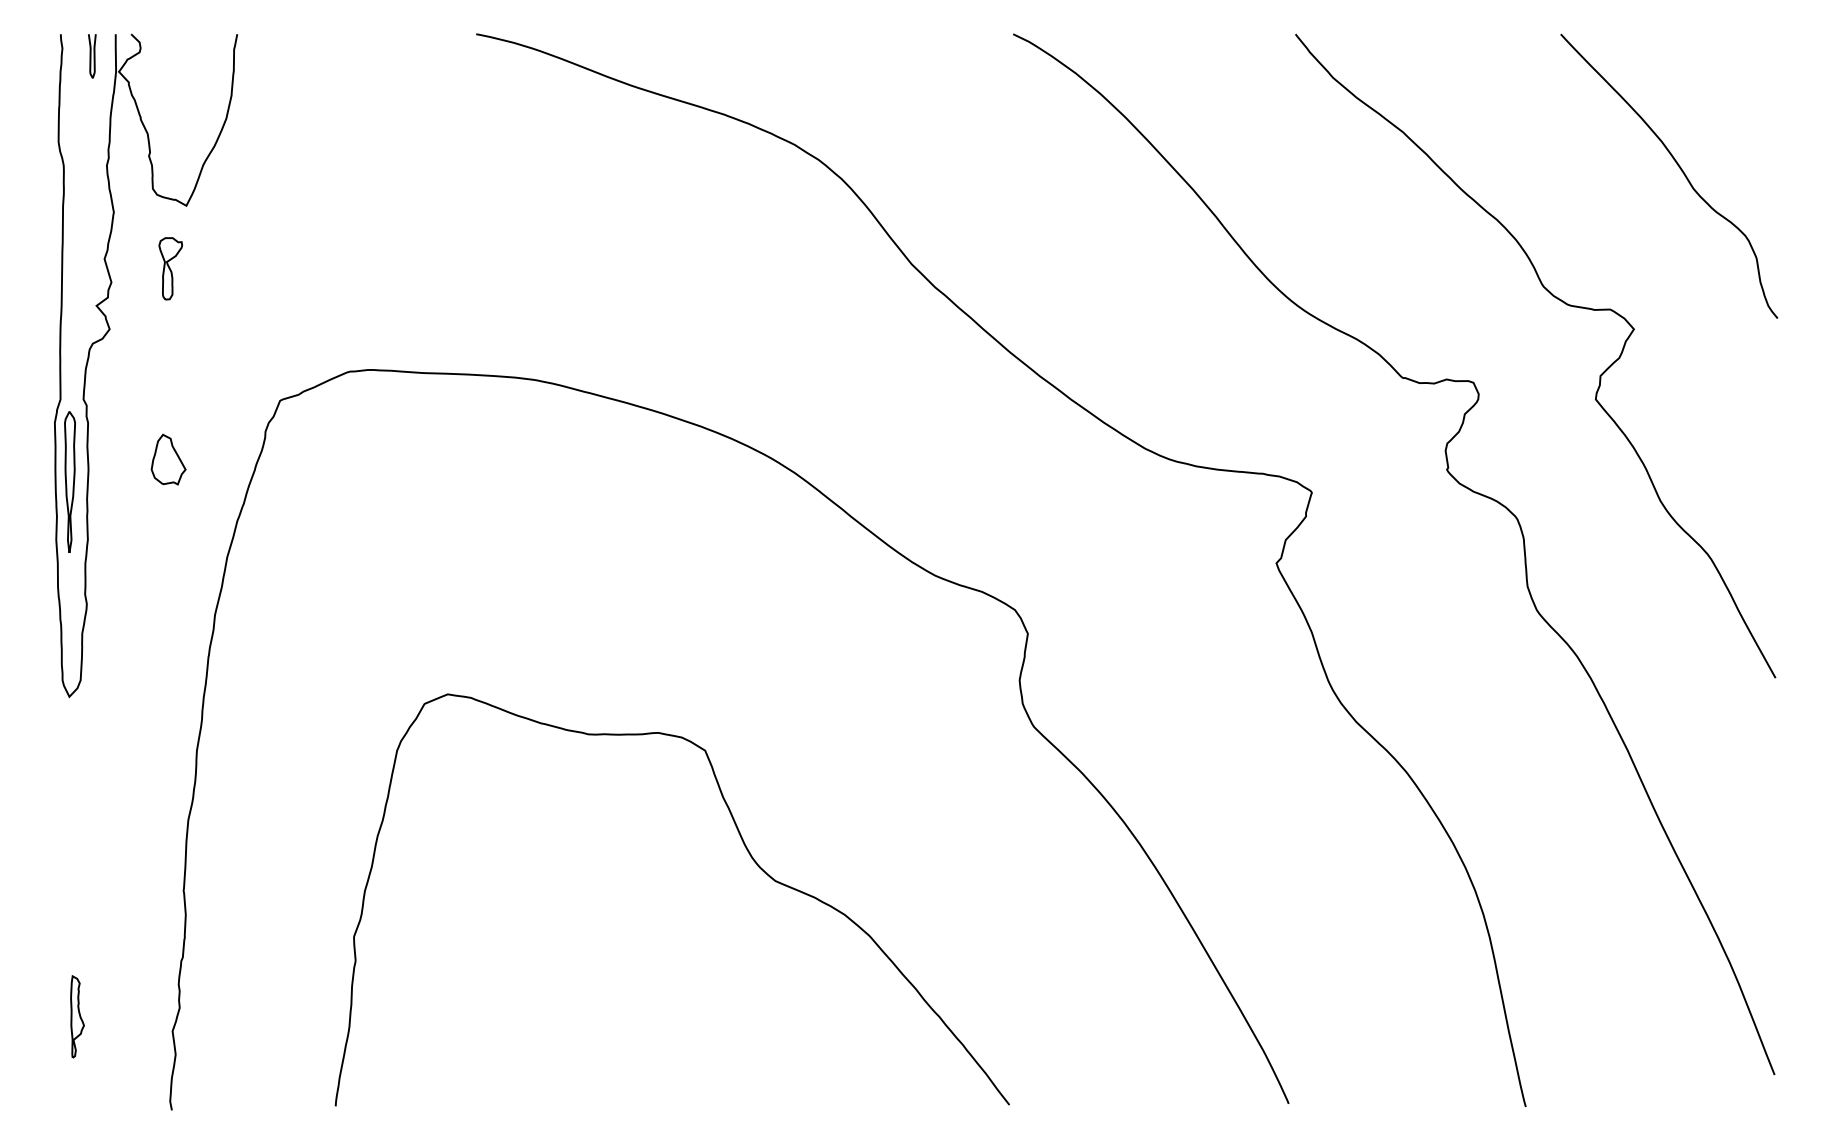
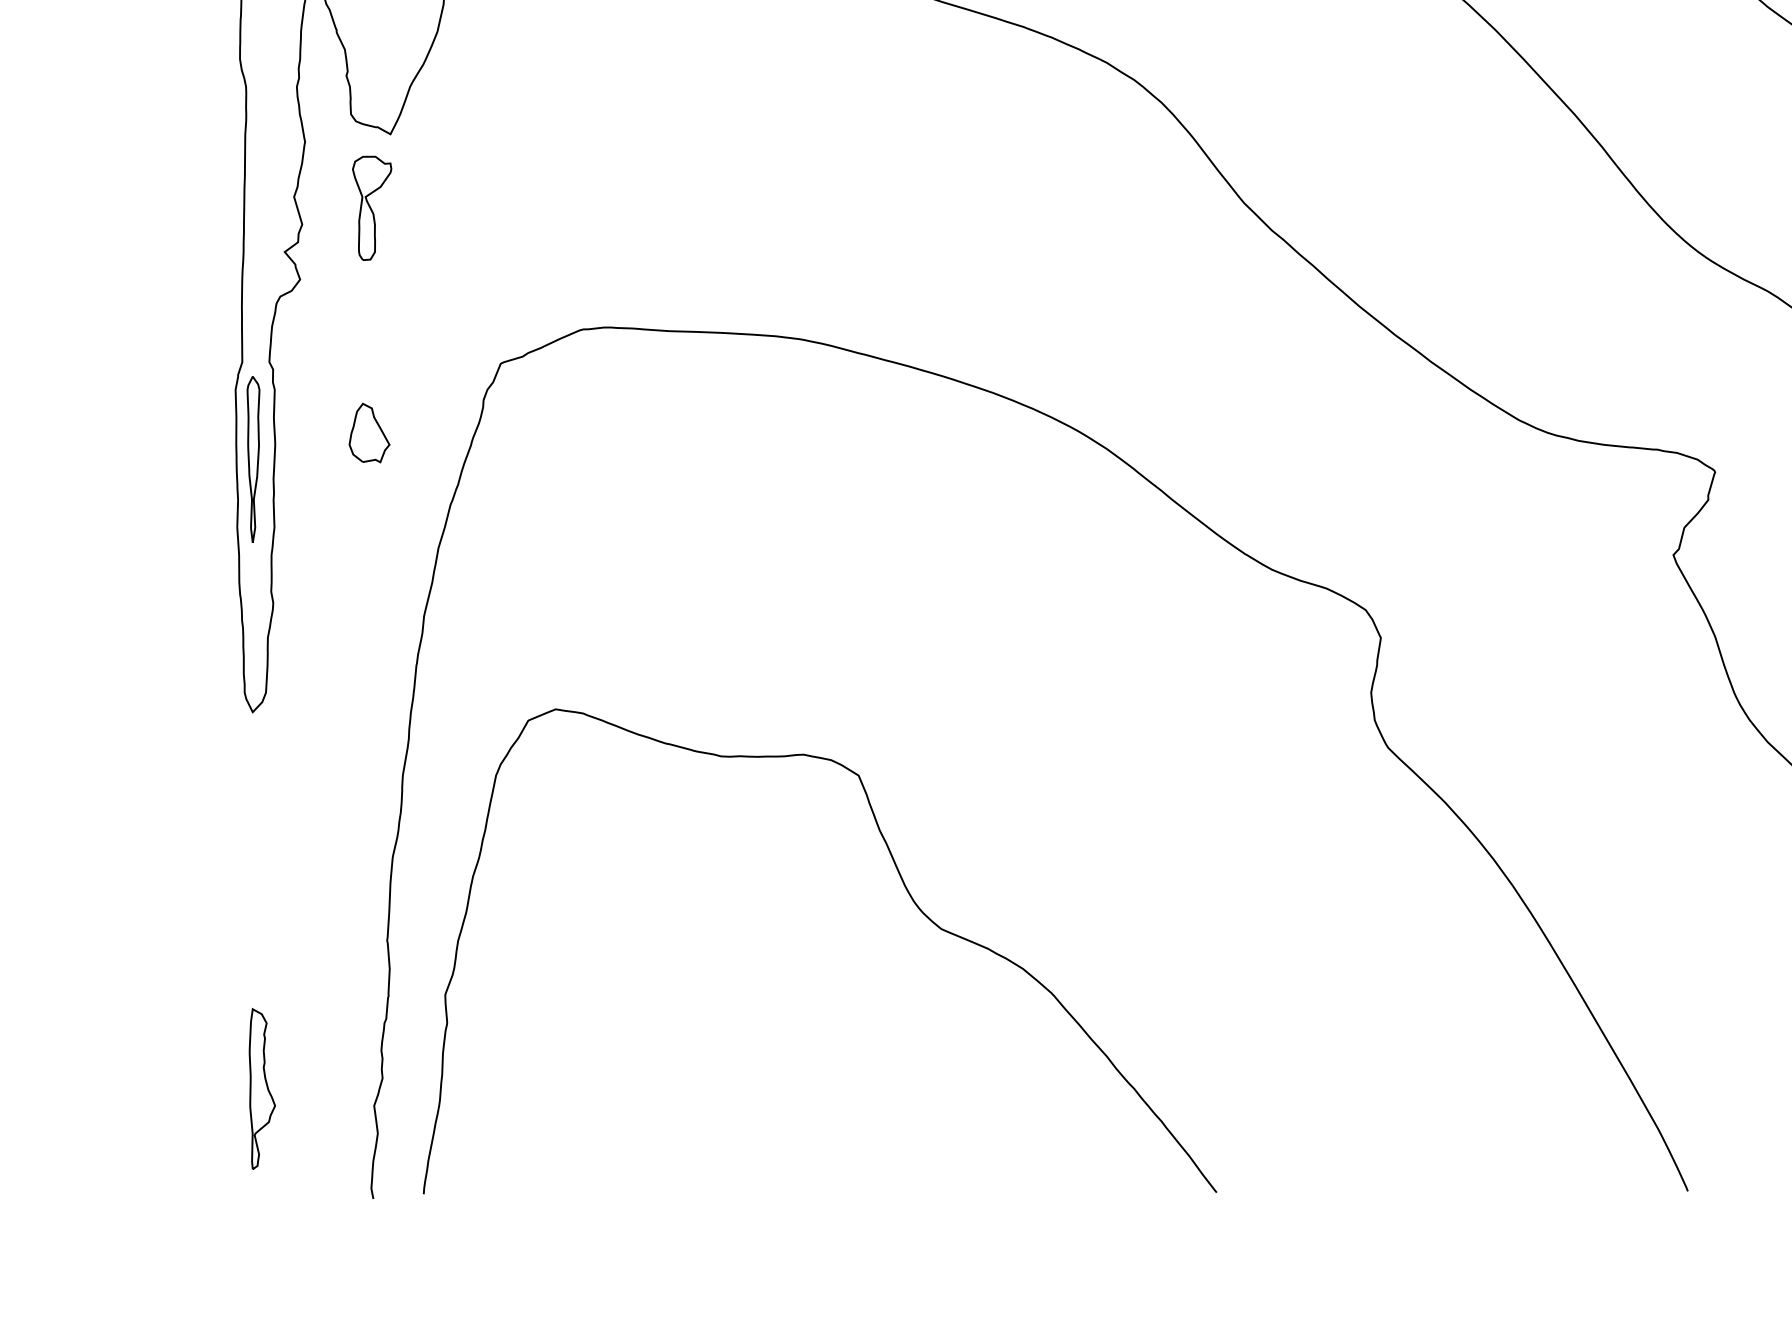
part: (170, 268) -> (371, 208), size x1.43
curve: (749, 855) -> (910, 898), moved
part: (77, 1016) -> (262, 1088), size x1.67

